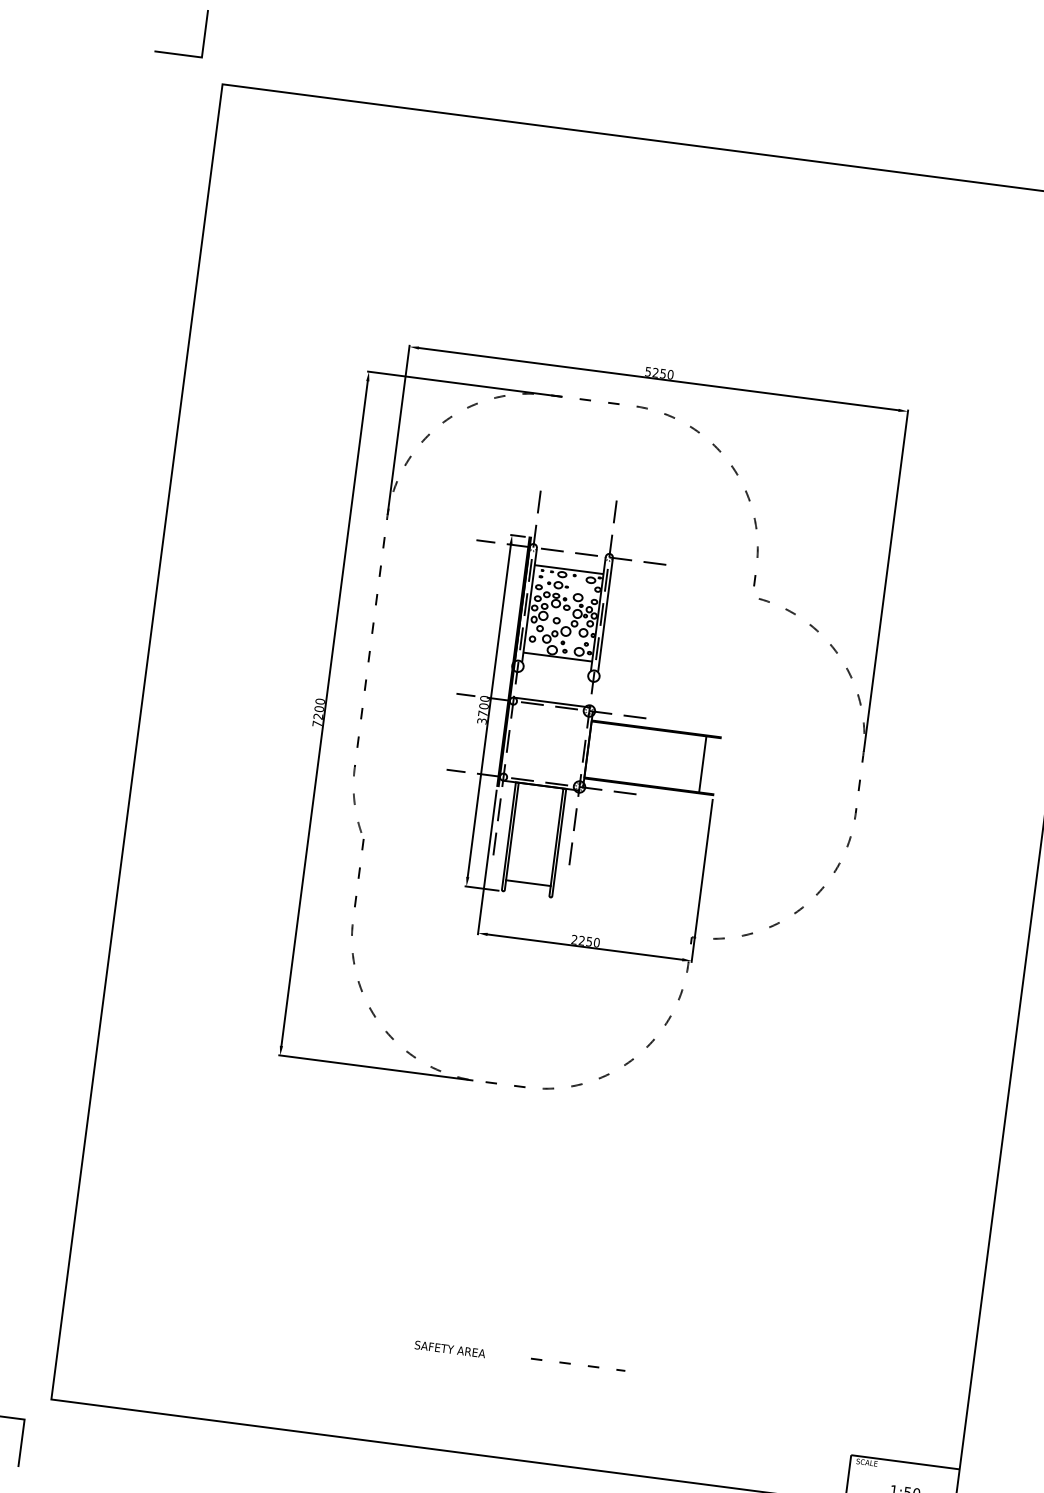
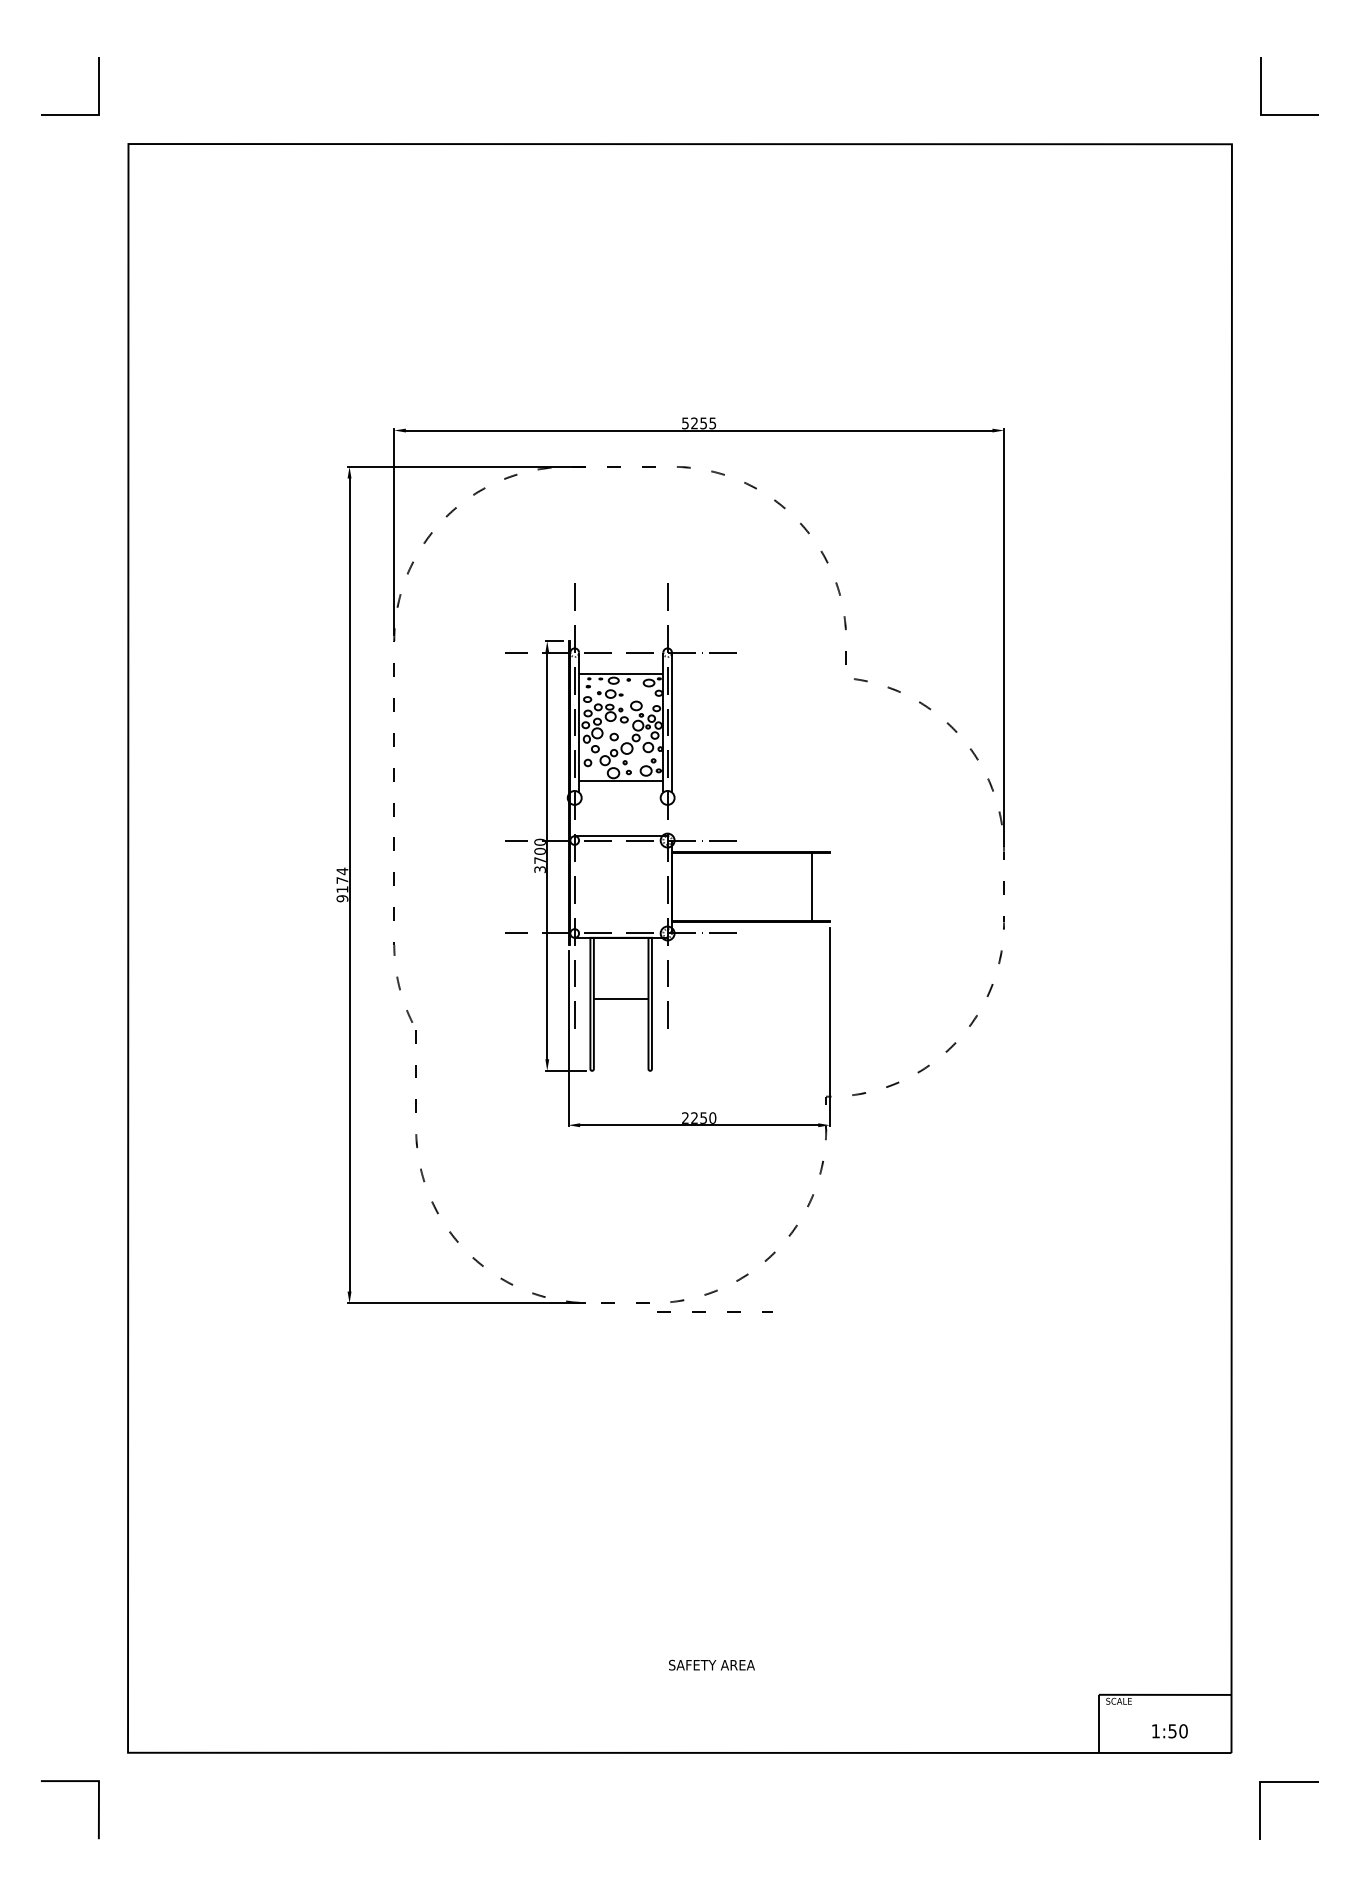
text: (670, 374) -> (712, 423), 5250 -> 5255
text: (318, 712) -> (342, 884), 7200 -> 9174
line: (527, 883) -> (620, 999), moved
text: (449, 1348) -> (711, 1664), moved
line: (570, 1363) -> (705, 1311), moved

